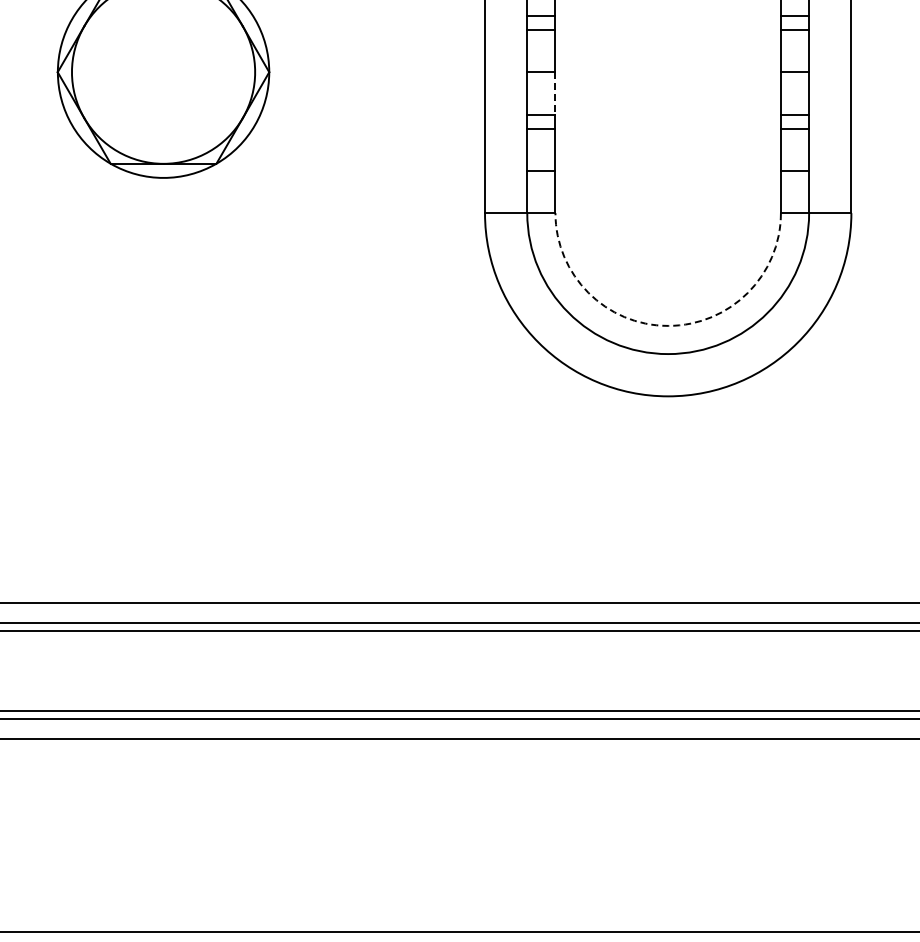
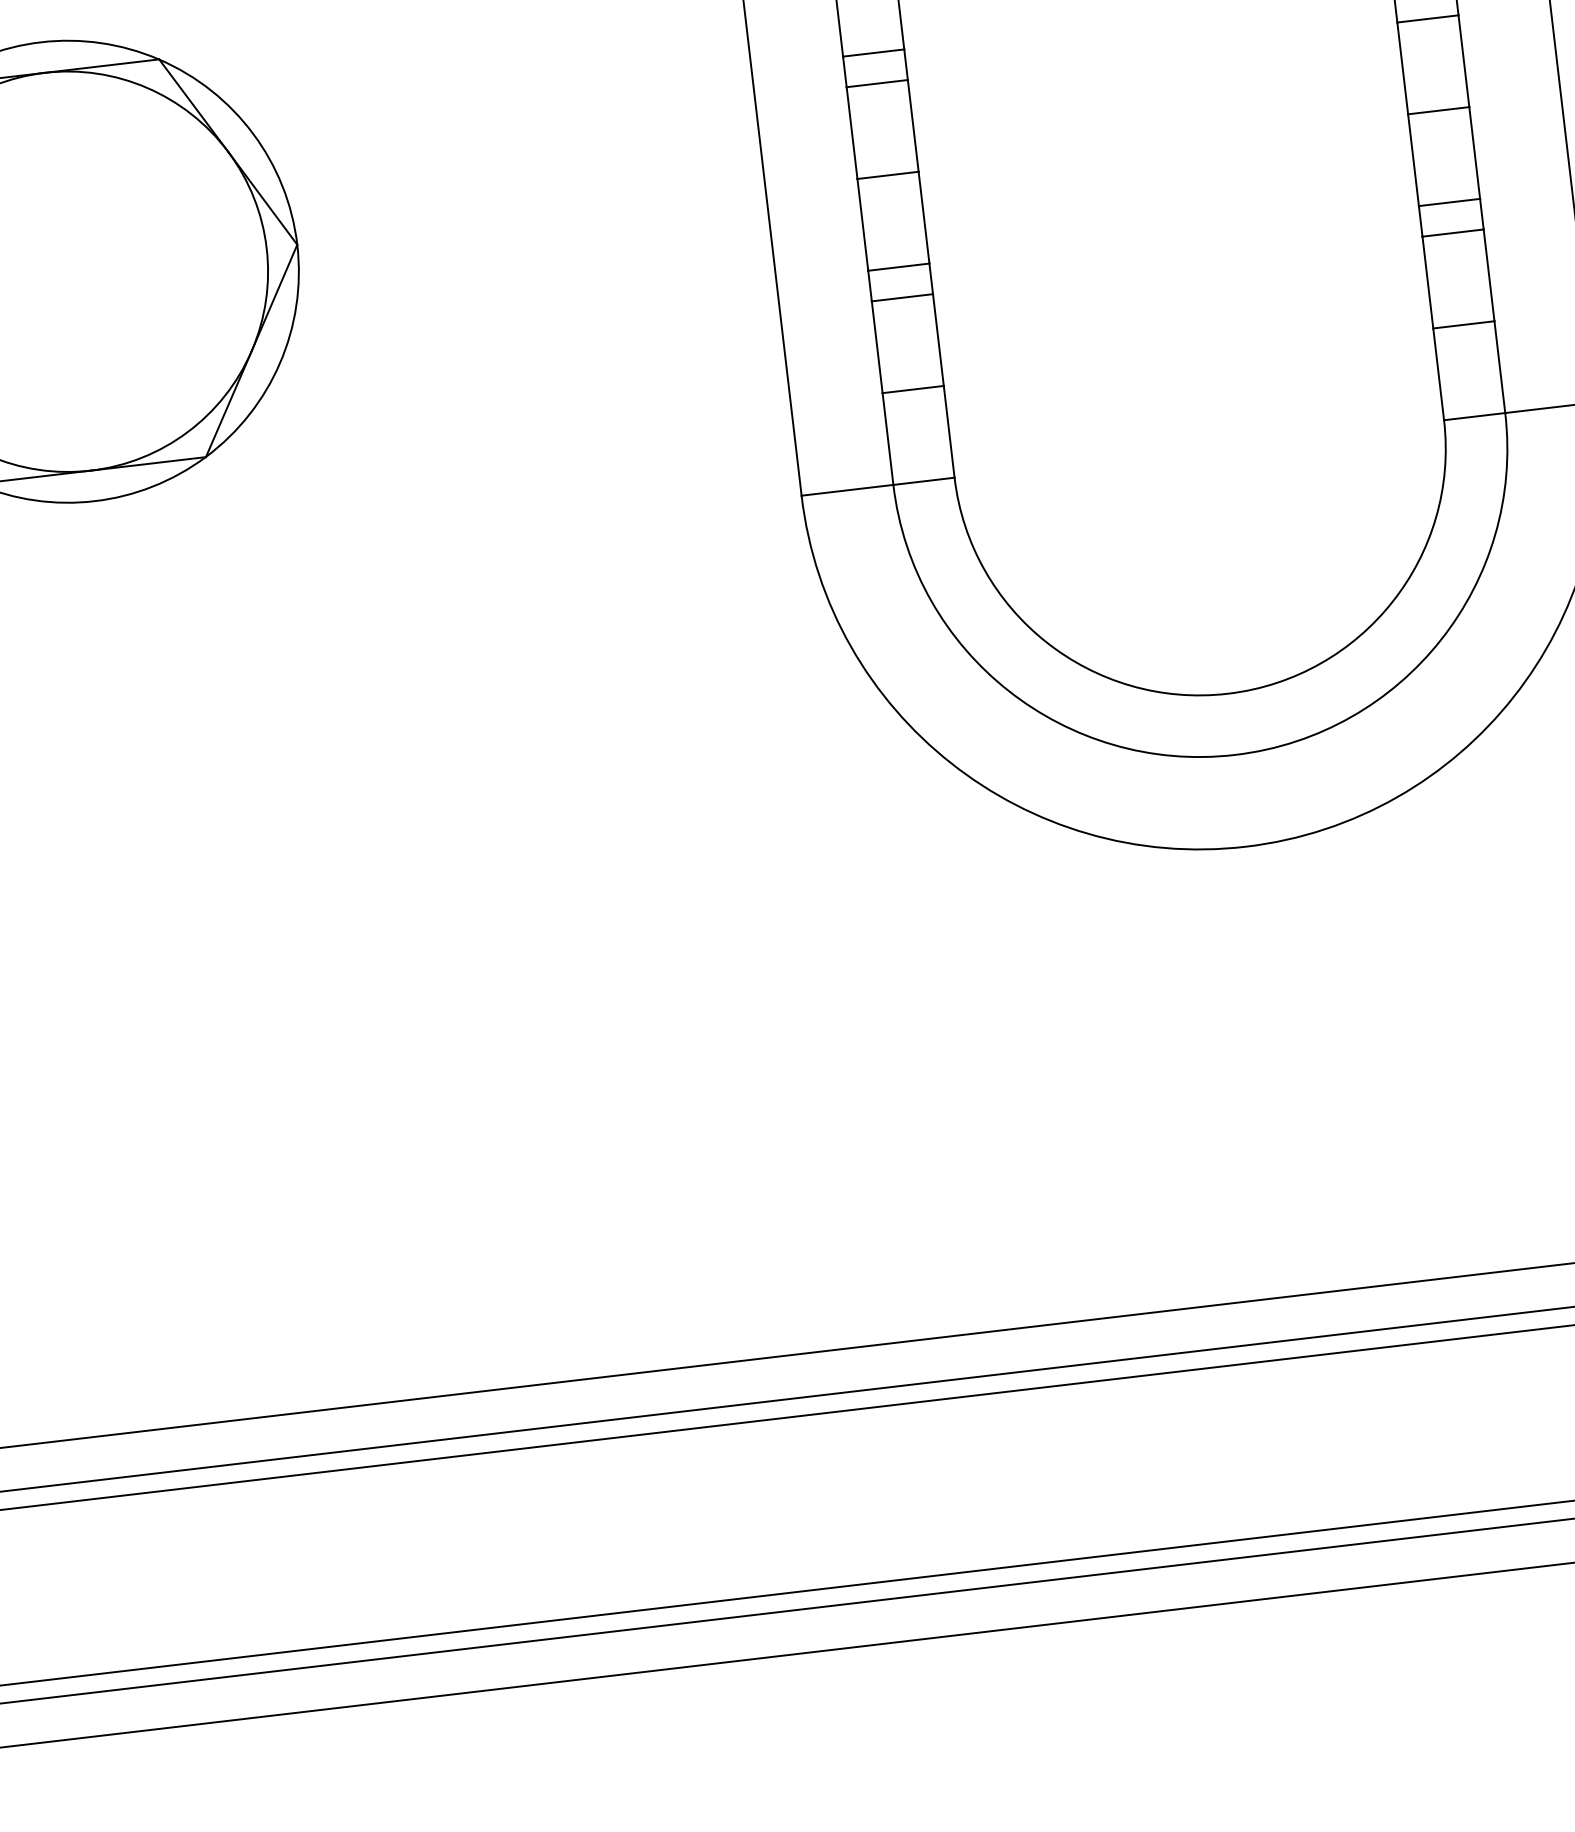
line: (555, 93) -> (924, 217), dashed -> solid
arc: (668, 325) -> (1228, 692), dashed -> solid

